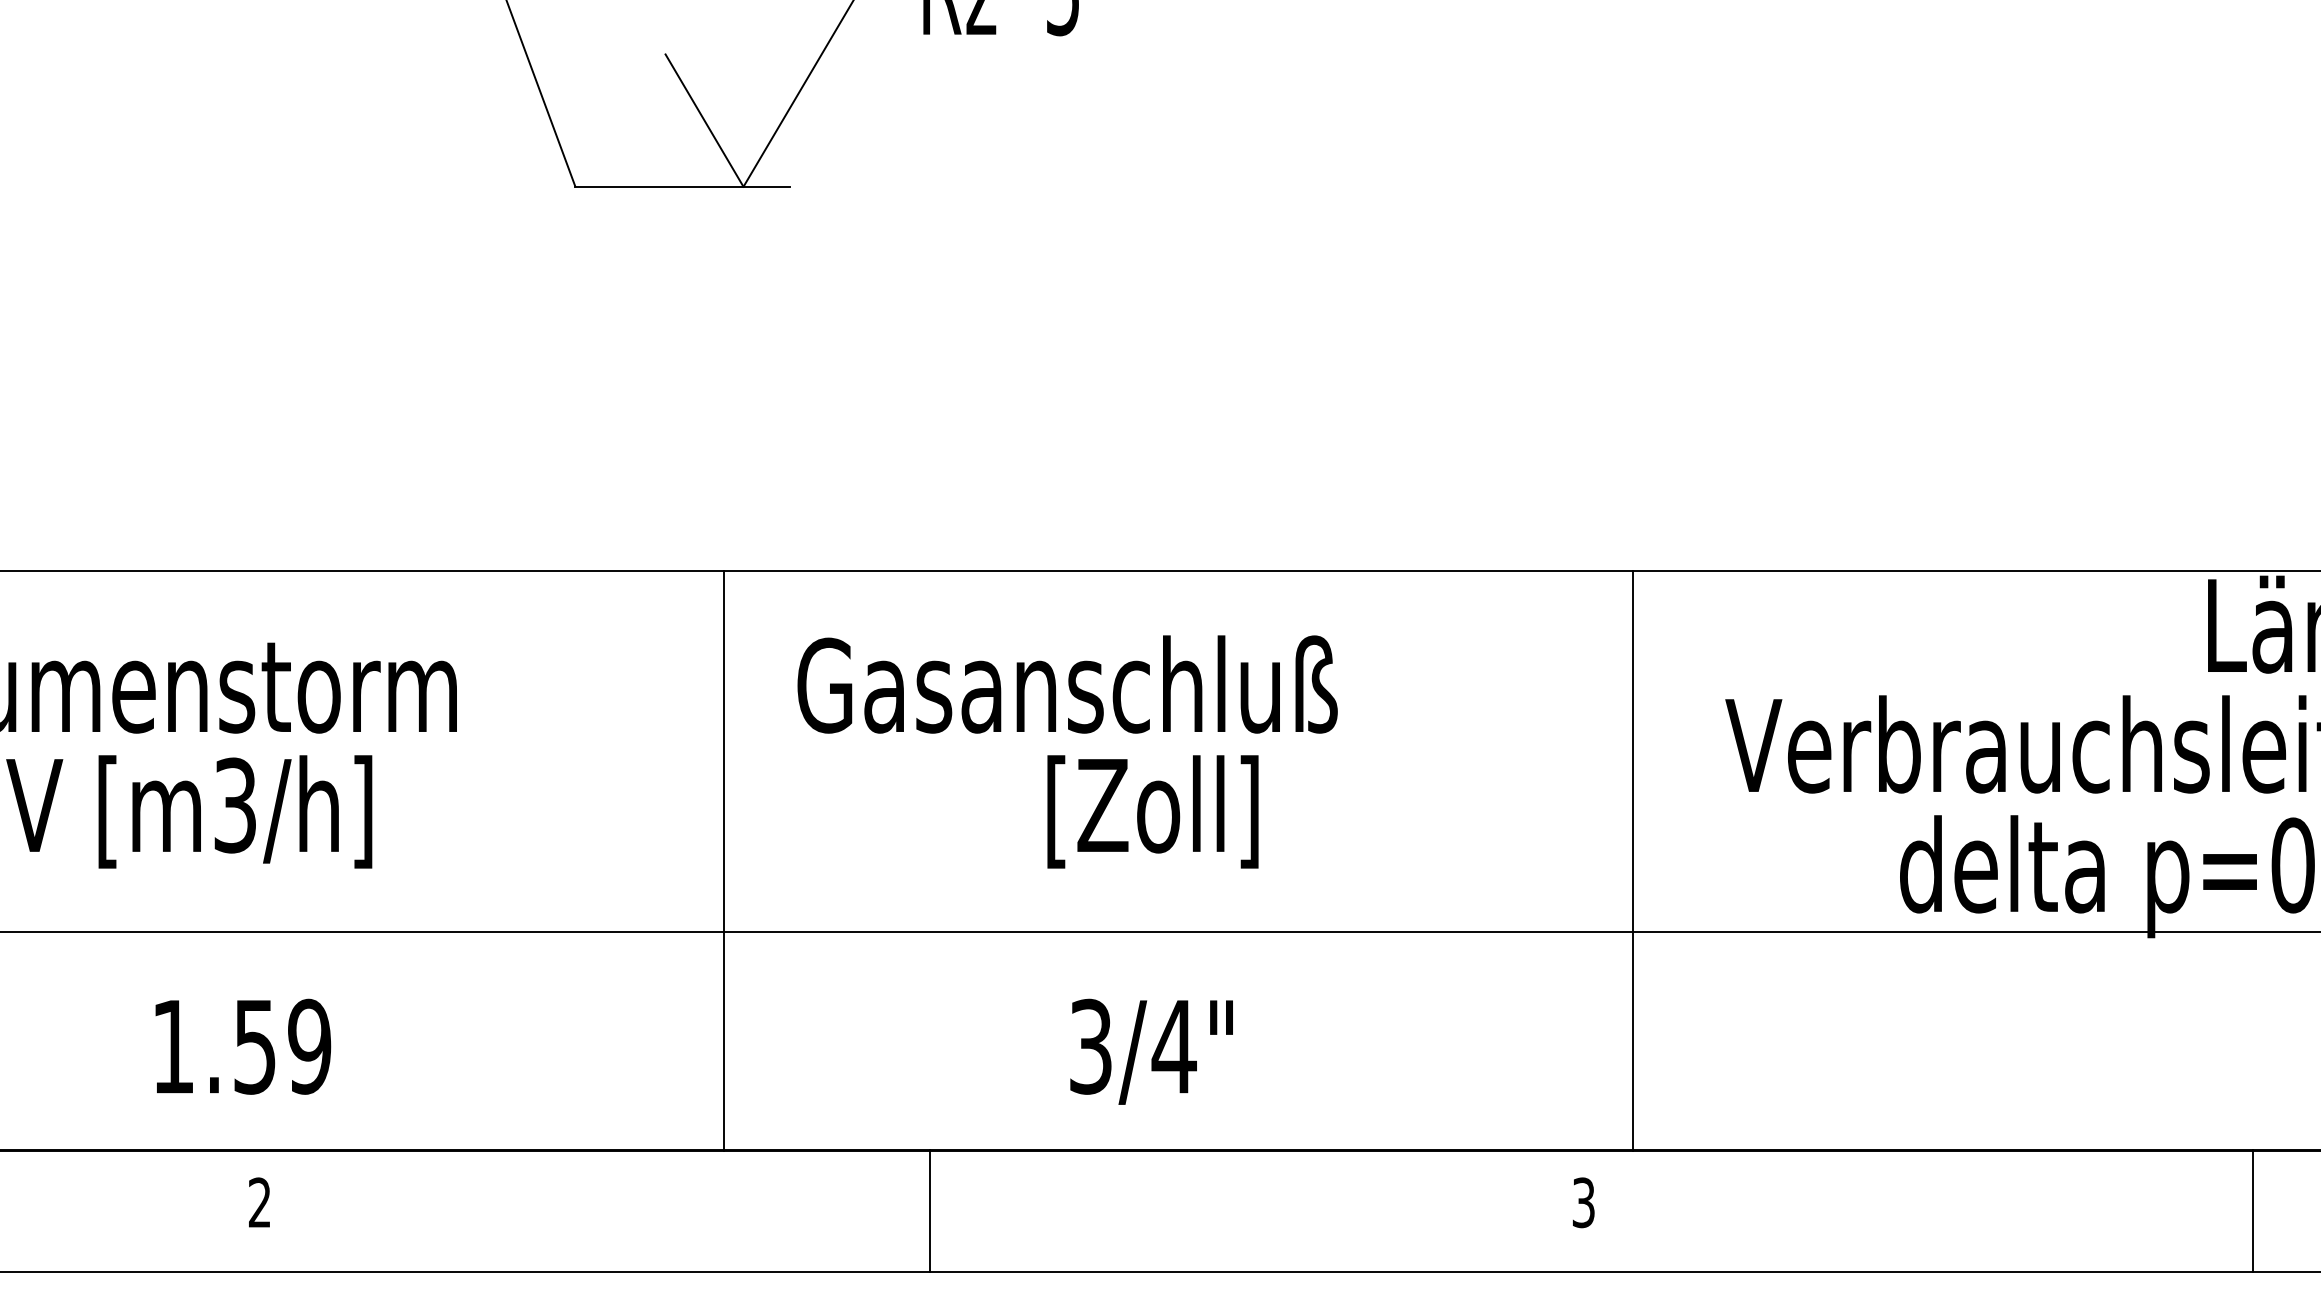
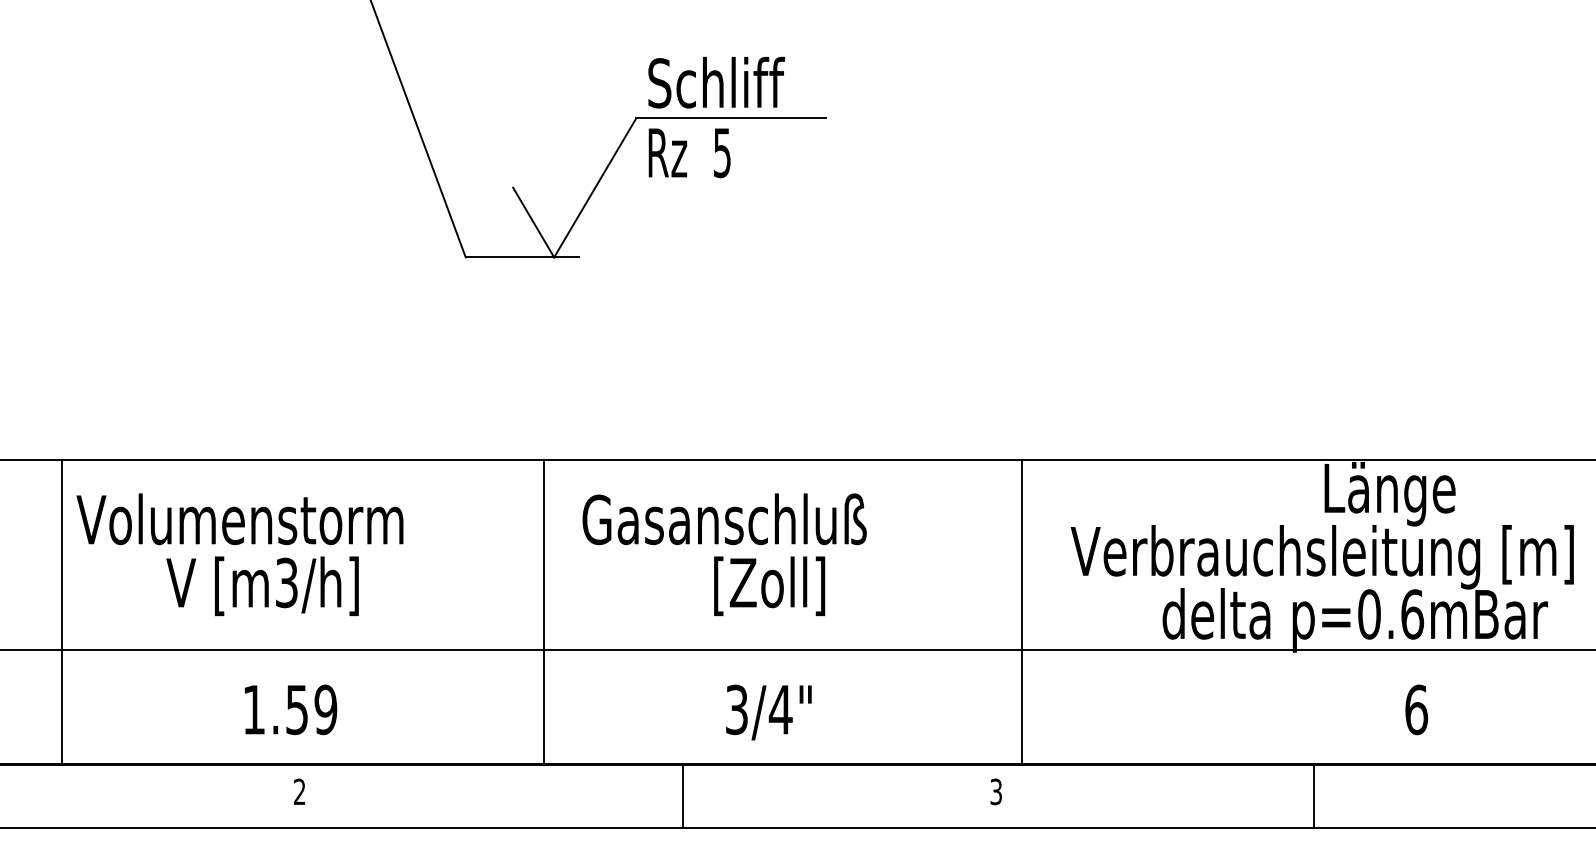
line: (930, 1211) -> (683, 796), moved
line: (2253, 1211) -> (1313, 796), moved

